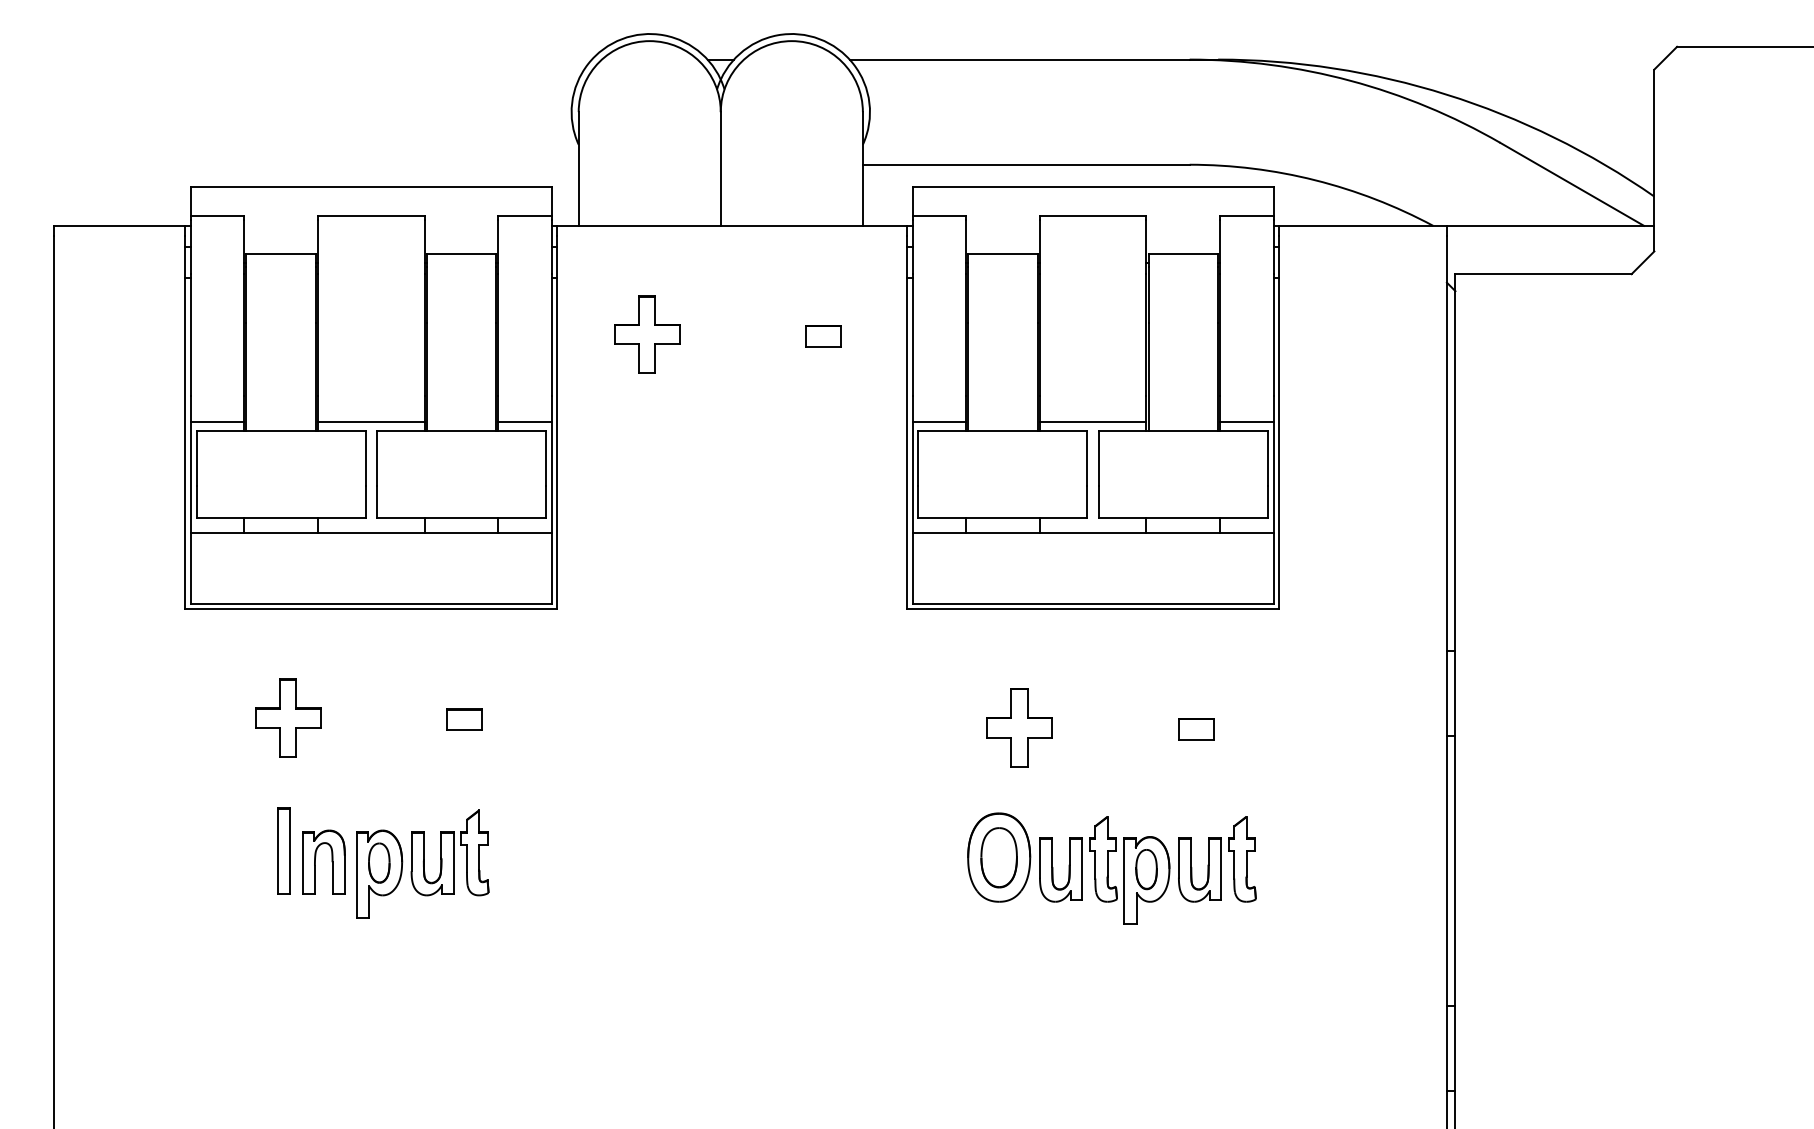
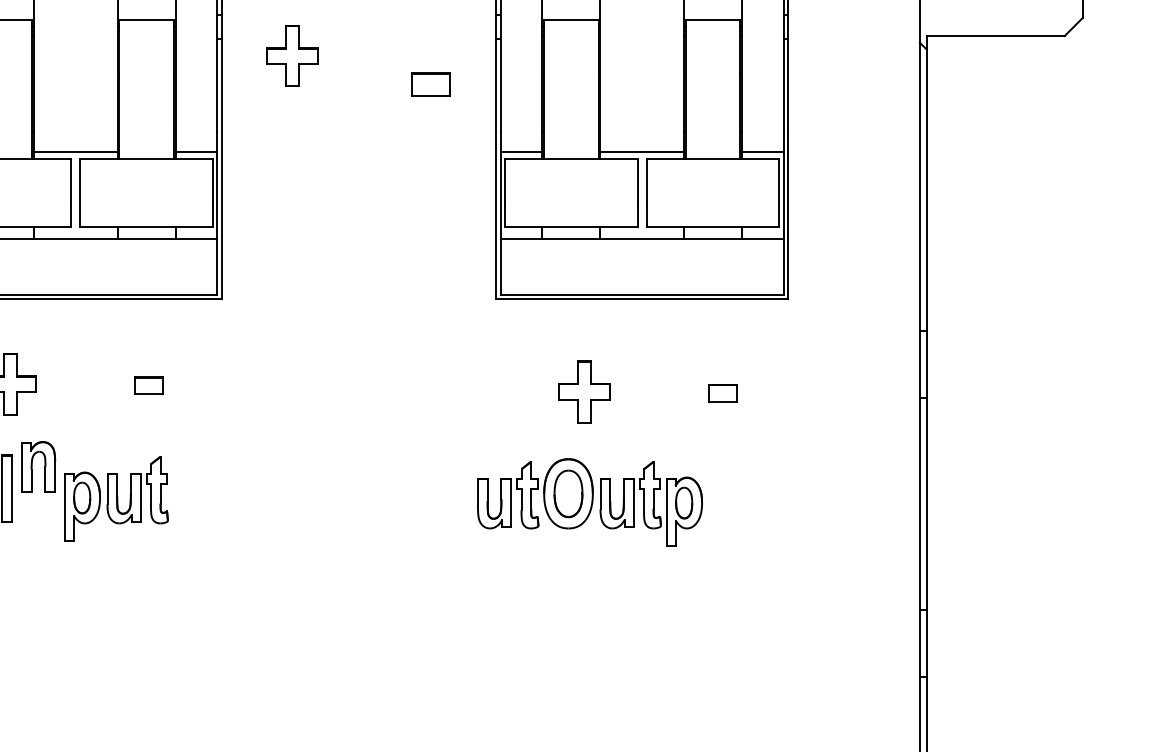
part: (647, 334) -> (292, 55), moved
part: (823, 336) -> (430, 84), size x1.4
part: (1217, 859) -> (508, 495), moved
part: (315, 861) -> (32, 466), moved

